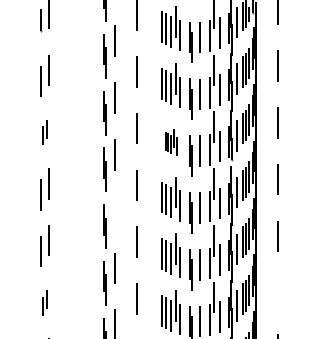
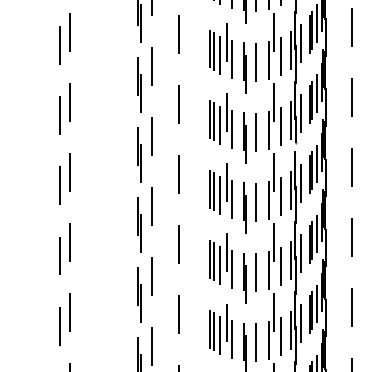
part: (44, 132) -> (64, 109), size x1.67
part: (170, 142) -> (219, 121), size x1.67
line: (114, 211) -> (150, 206), added
line: (277, 293) -> (351, 307), added
part: (44, 302) -> (64, 318), size x1.67

